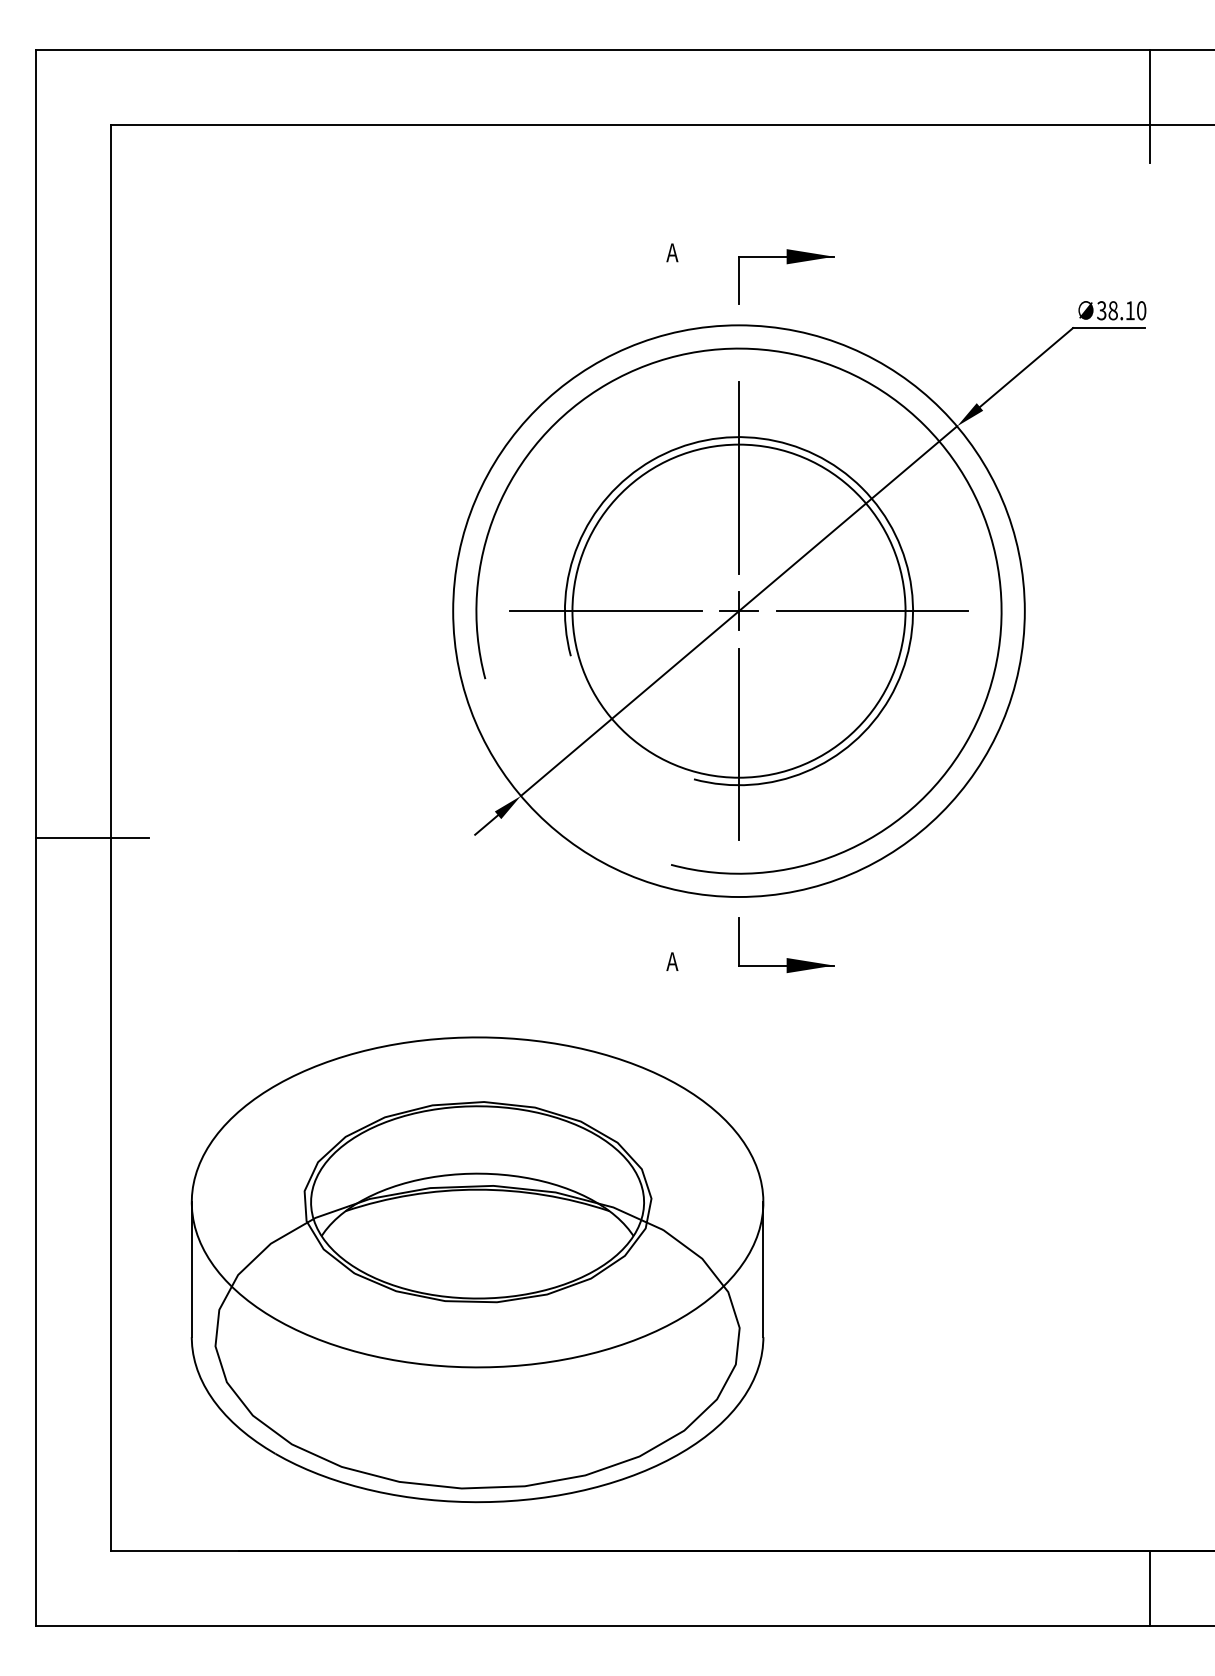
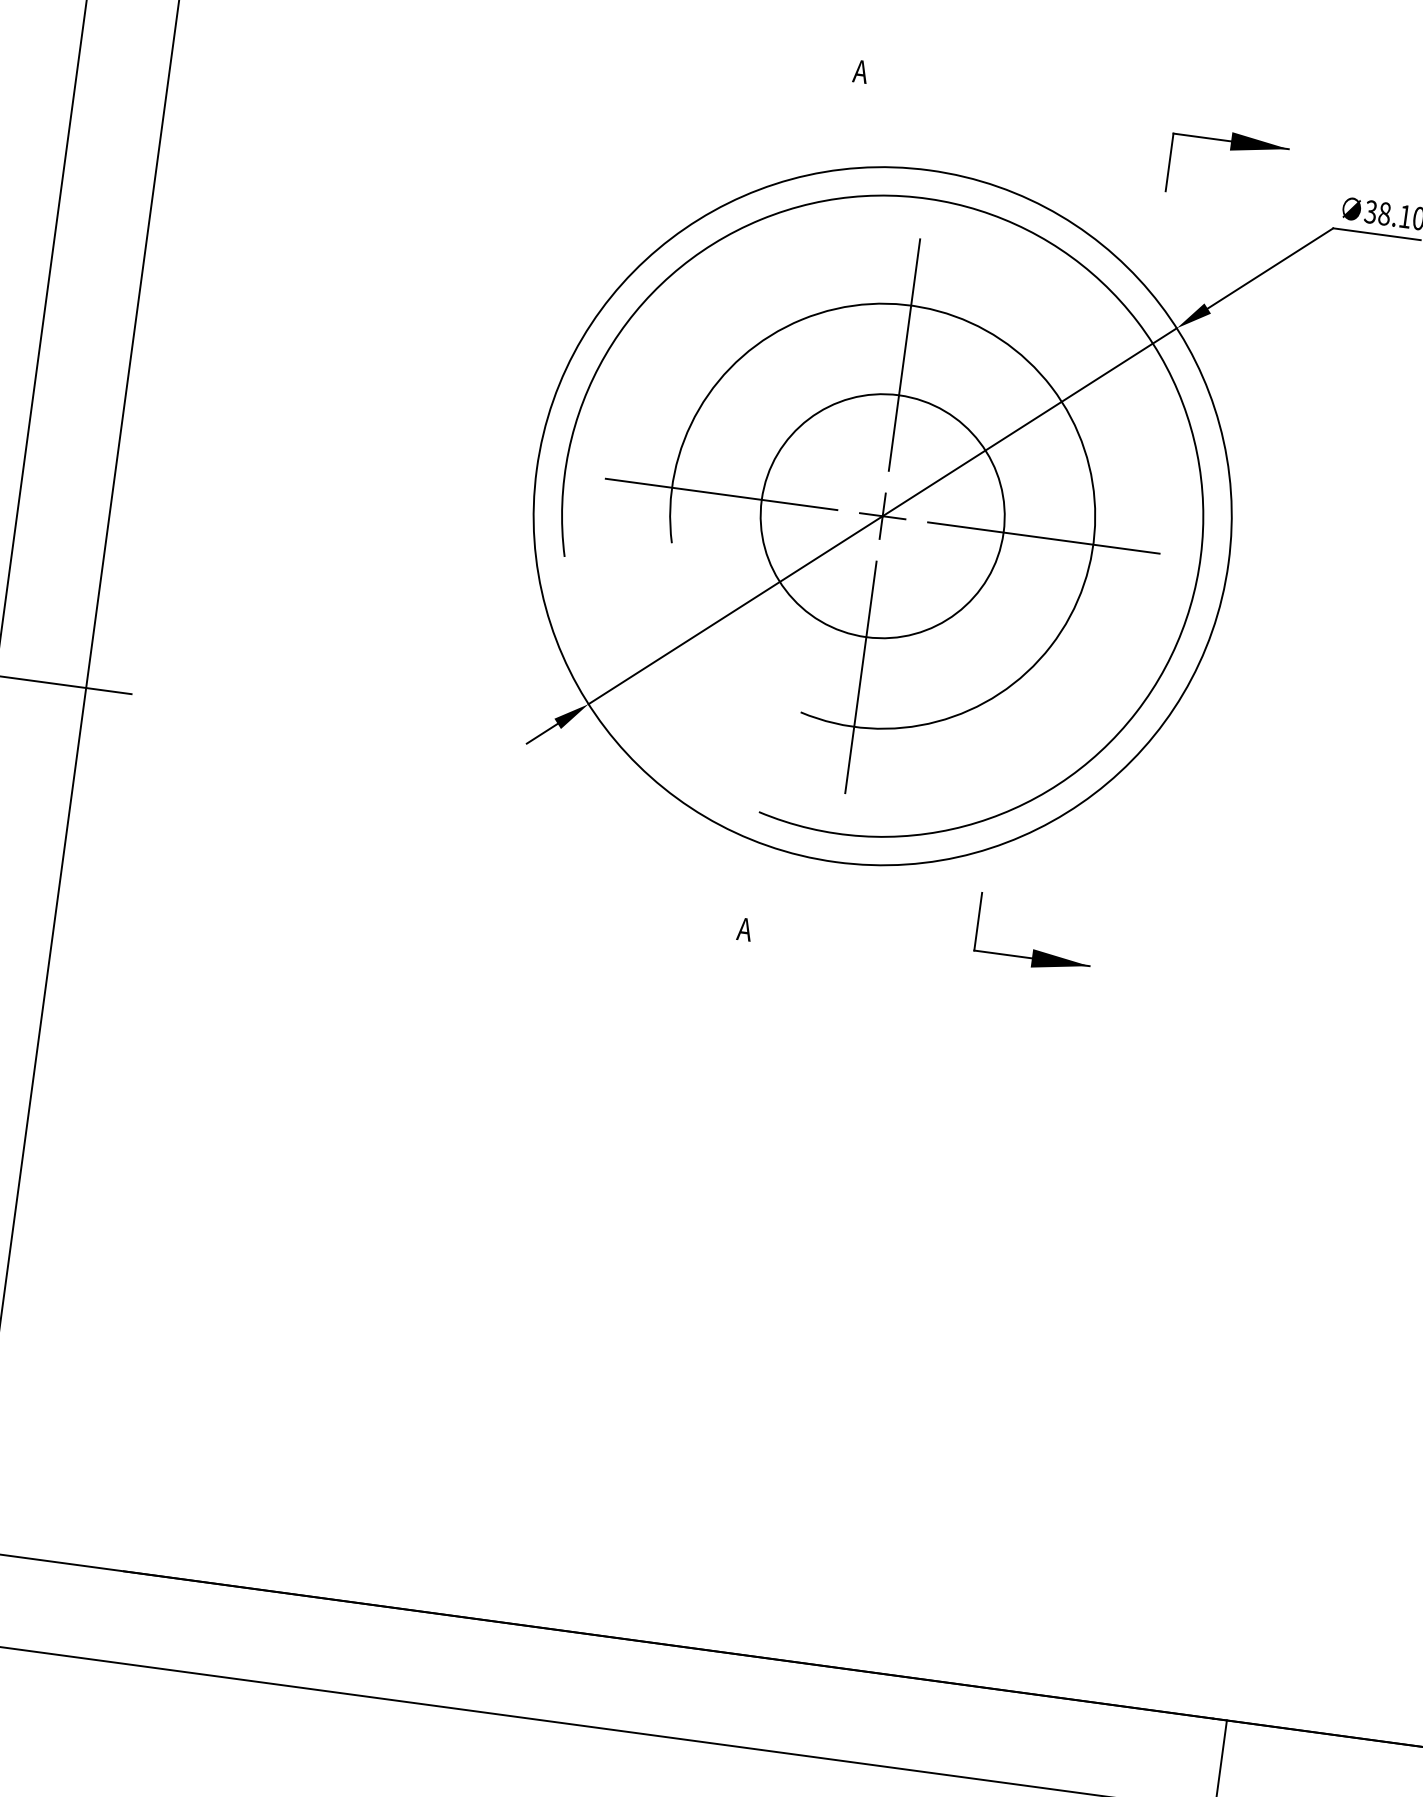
part: (787, 264) -> (1230, 150), moved
circle: (738, 610) -> (882, 515), size x0.6
part: (786, 958) -> (1032, 949), moved
part: (477, 1269) -> (458, 1270), removed

